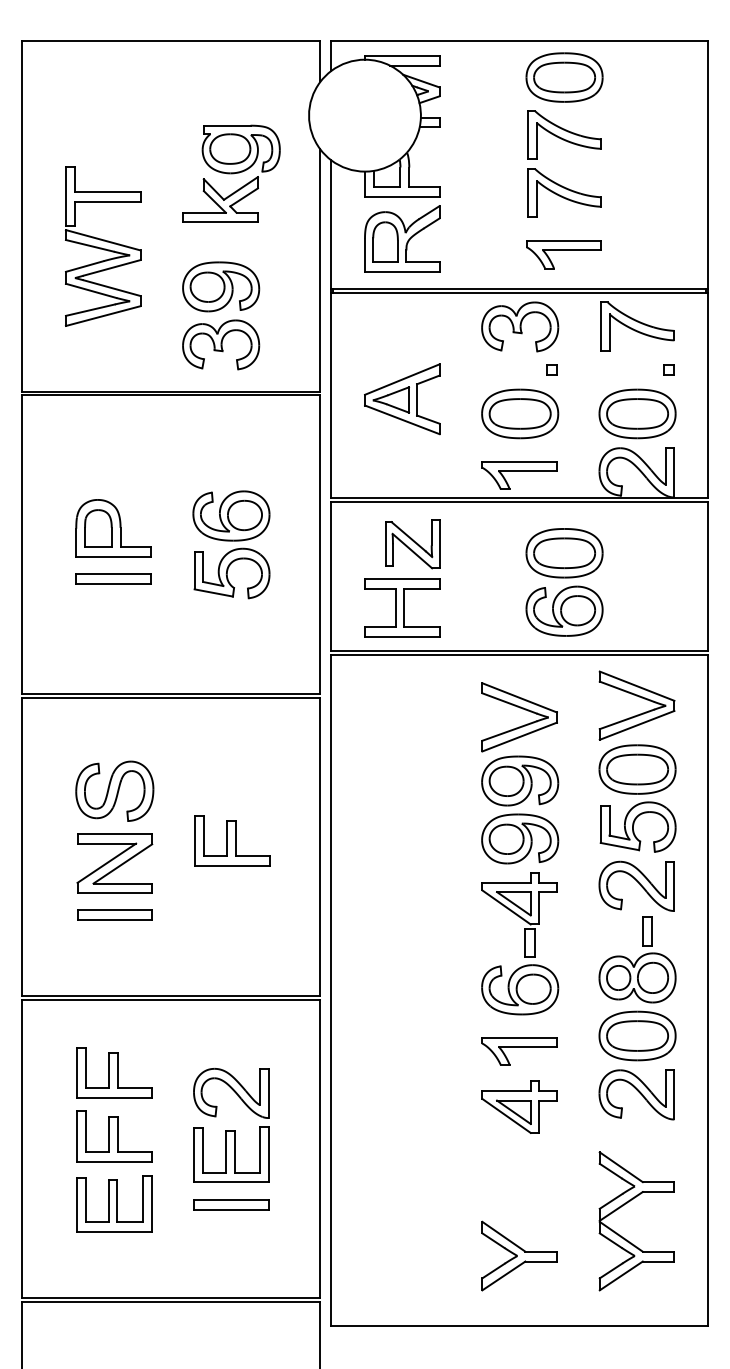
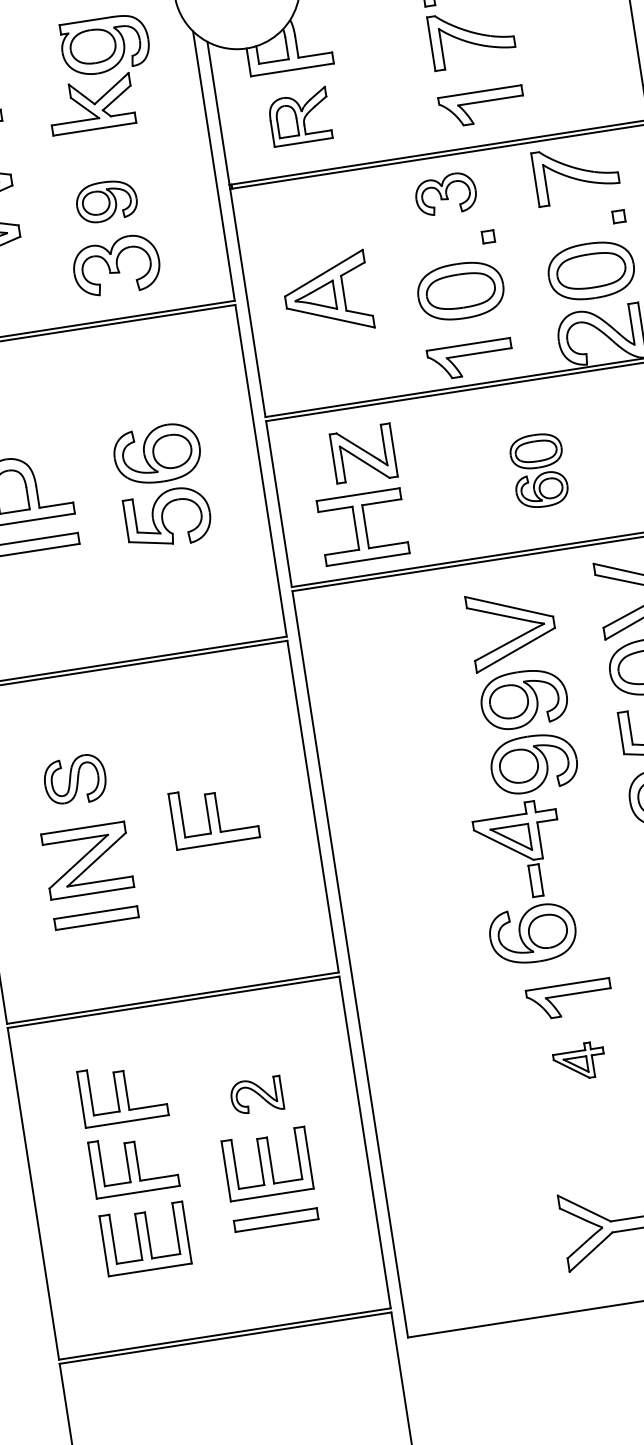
part: (402, 238) -> (299, 116), size x0.7
part: (221, 286) -> (106, 200), size x0.7
part: (520, 326) -> (446, 193), size x0.7
part: (564, 582) -> (539, 470), size x0.6
part: (114, 790) -> (74, 779), size x0.7
part: (520, 943) -> (525, 882), moved
part: (231, 1093) -> (256, 1096), size x0.6
part: (519, 1106) -> (579, 1061), size x0.6

